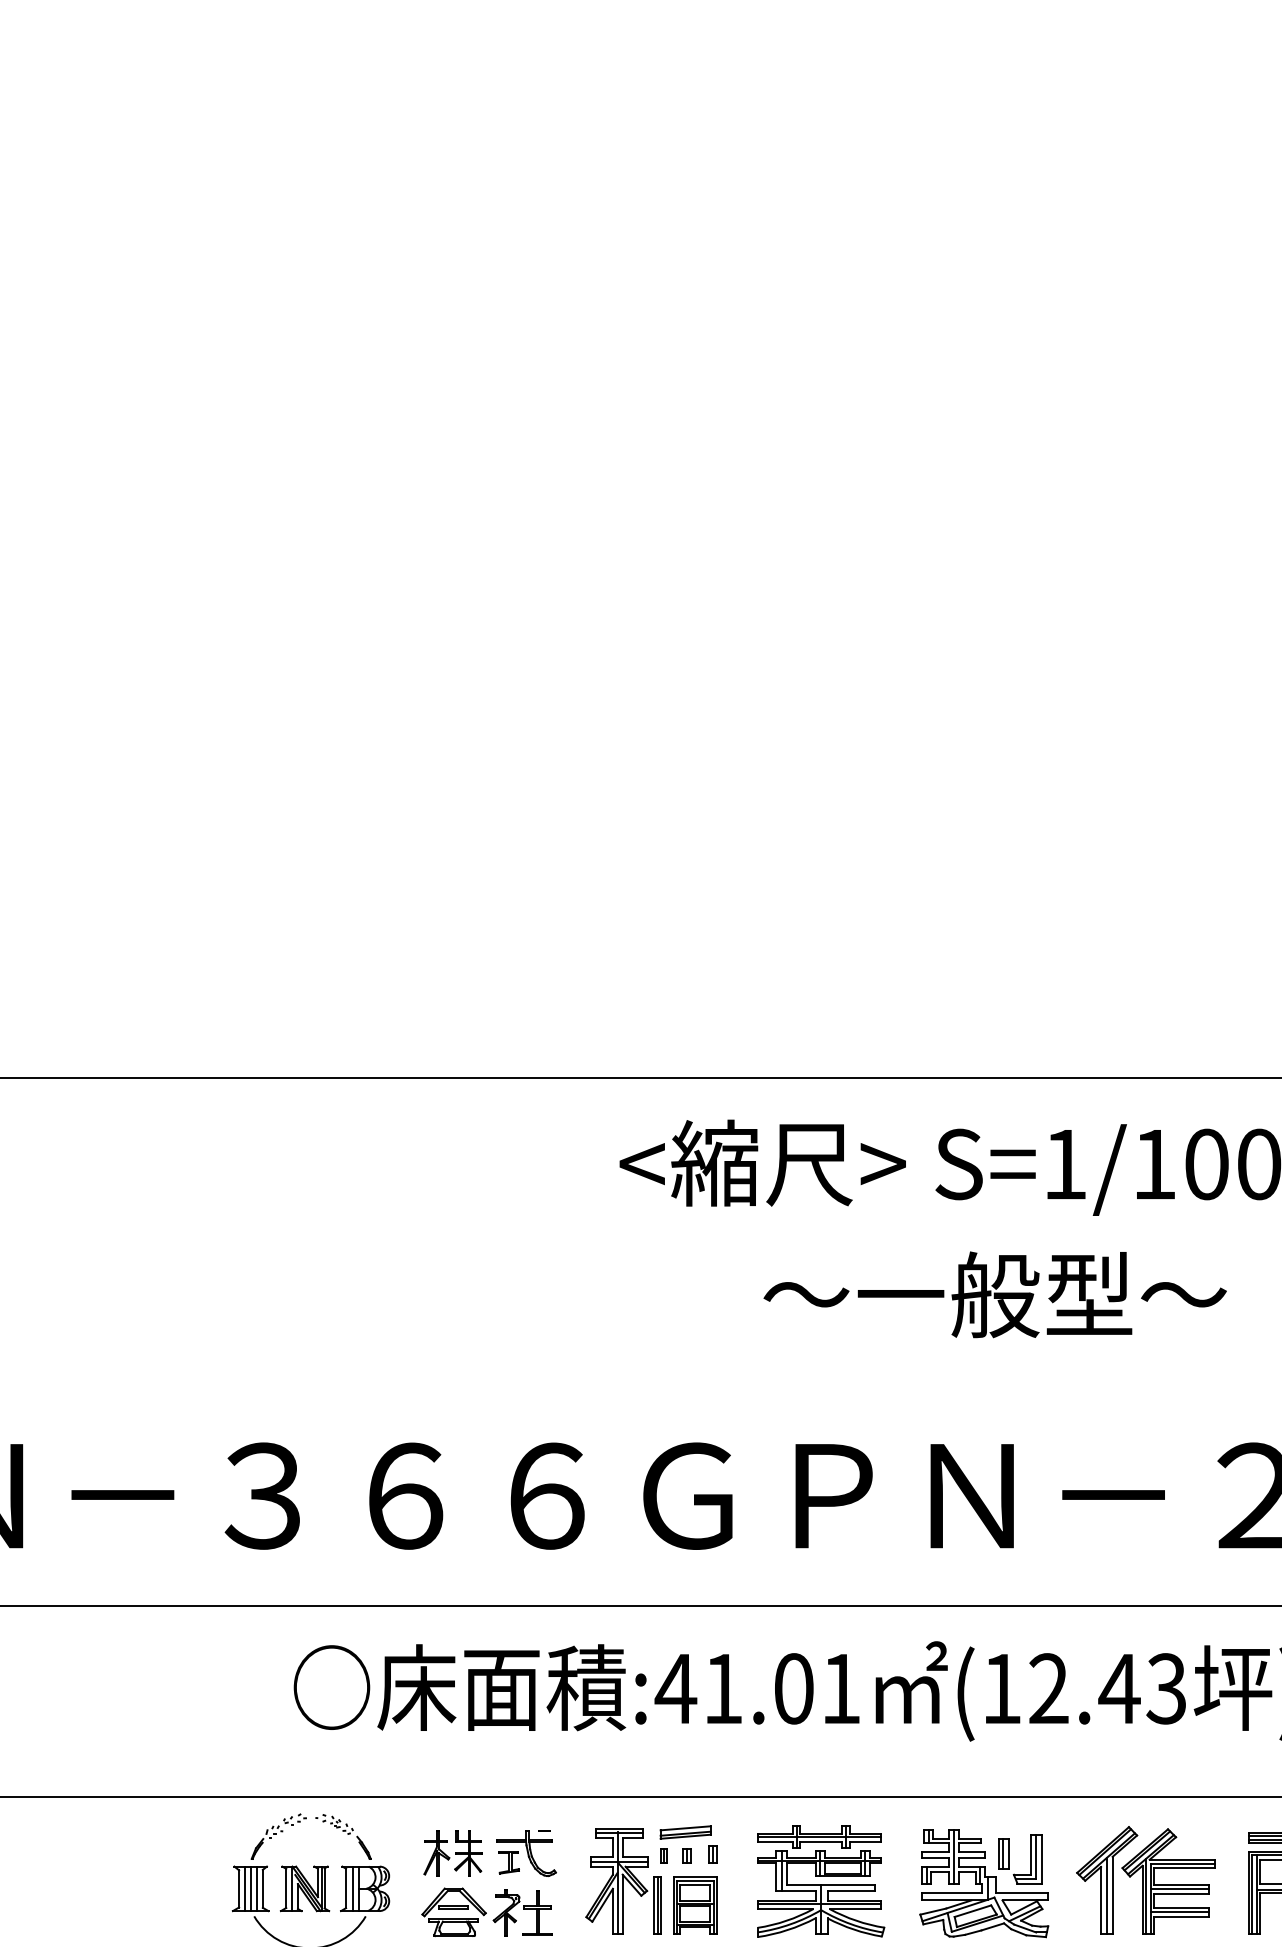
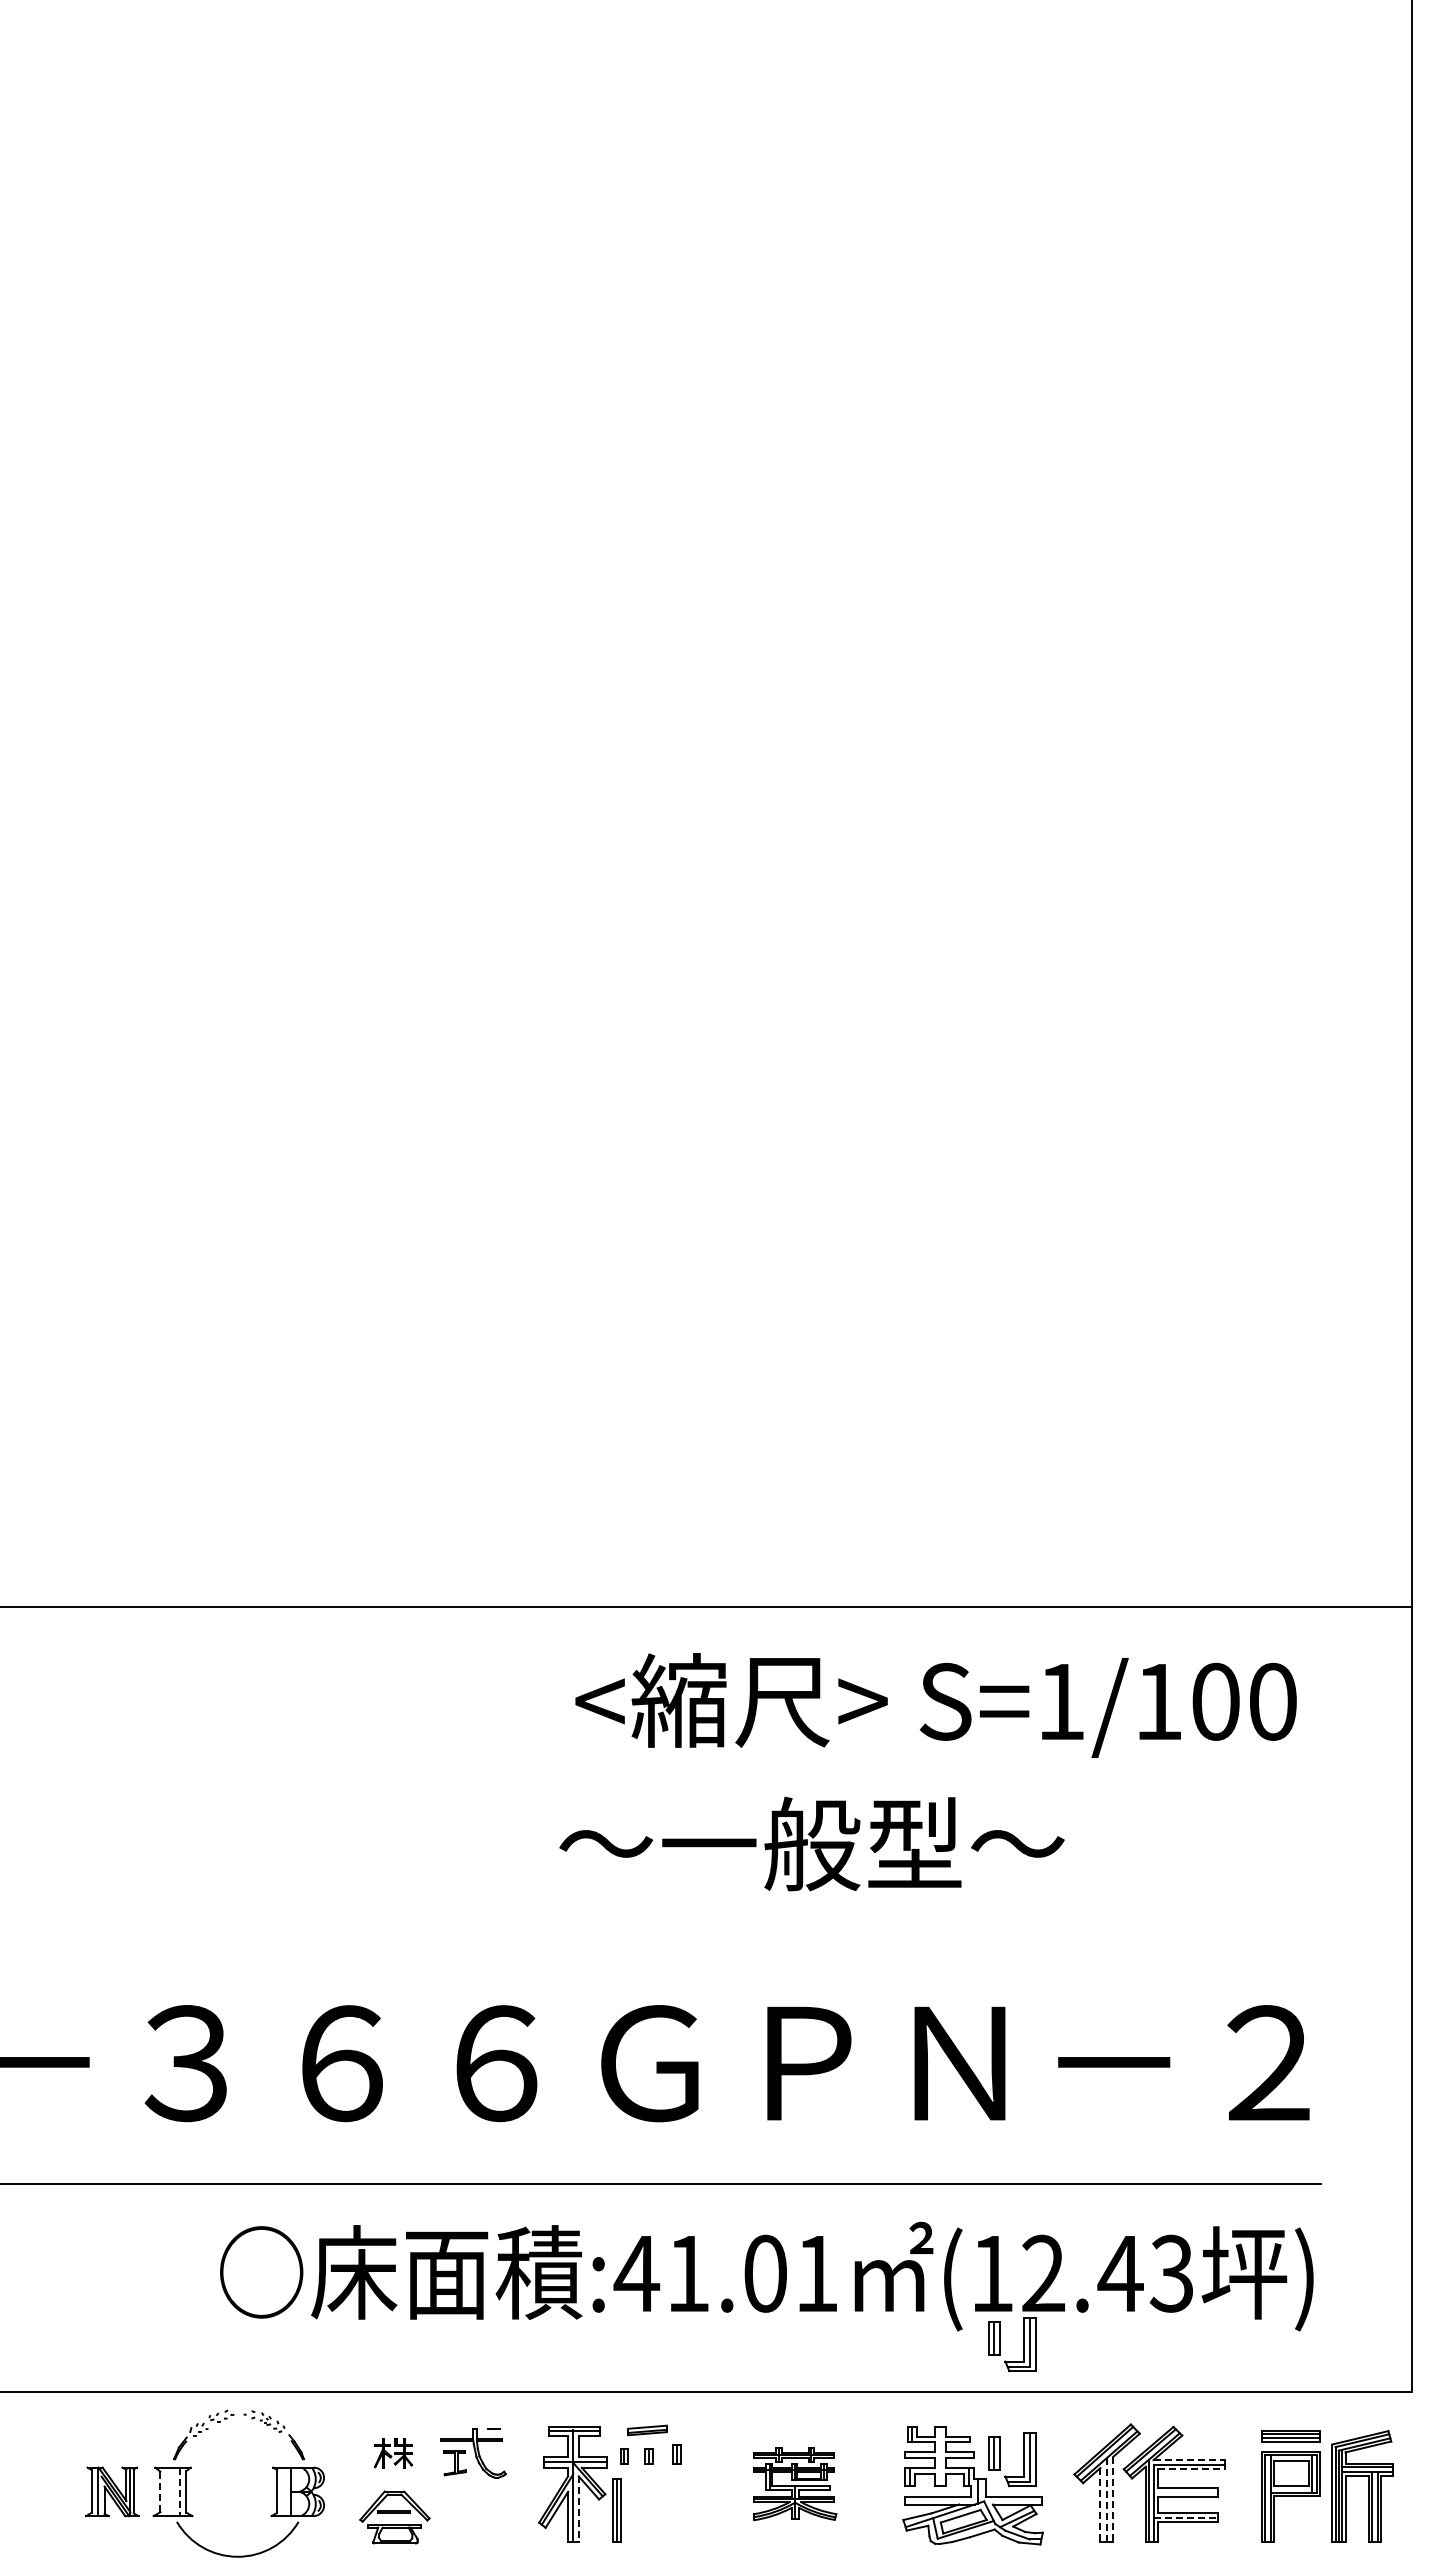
text: (994, 1294) -> (811, 1843), moved
part: (1030, 1753) -> (1023, 2344), added
part: (685, 1832) -> (647, 2430), size x0.7
part: (452, 1853) -> (393, 2453), size x0.6
line: (953, 1856) -> (939, 2456), removed
line: (1182, 1860) -> (1189, 2460), solid -> dashed
line: (1184, 1868) -> (1191, 2469), solid -> dashed
part: (820, 1881) -> (794, 2483), size x0.6
line: (244, 1888) -> (166, 2491), removed
line: (251, 1888) -> (173, 2491), removed
part: (305, 1888) -> (112, 2491), moved
line: (352, 1888) -> (284, 2491), removed
line: (239, 1889) -> (160, 2492), solid -> dashed
line: (257, 1889) -> (180, 2492), solid -> dashed
line: (1179, 1889) -> (1186, 2492), removed
line: (1106, 1895) -> (1106, 2499), solid -> dashed
line: (1113, 1895) -> (1113, 2499), solid -> dashed
line: (1101, 1900) -> (1100, 2504), solid -> dashed
line: (622, 1904) -> (578, 2508), solid -> dashed
part: (695, 1905) -> (658, 2510), removed
line: (1179, 1912) -> (1186, 2517), solid -> dashed
part: (522, 1913) -> (469, 2518), removed

